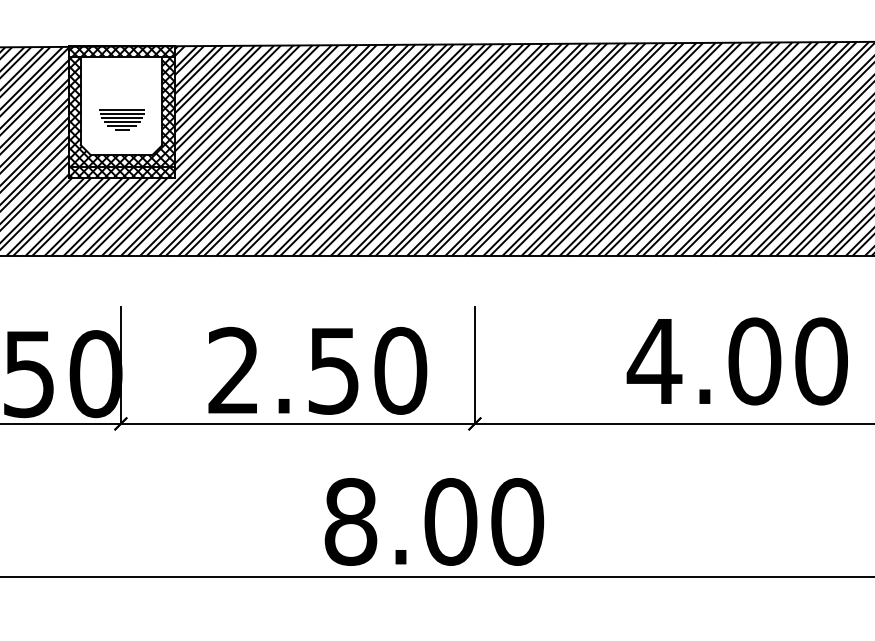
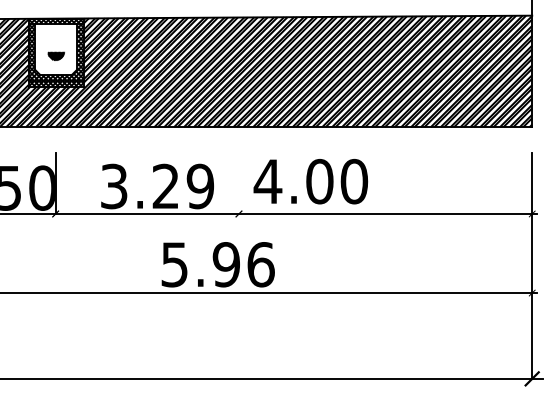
part: (120, 119) -> (55, 56), size x0.7
text: (736, 361) -> (310, 181), moved
line: (473, 365) -> (238, 183), removed
text: (317, 370) -> (157, 186), 2.50 -> 3.29
text: (433, 521) -> (217, 264), 8.00 -> 5.96

